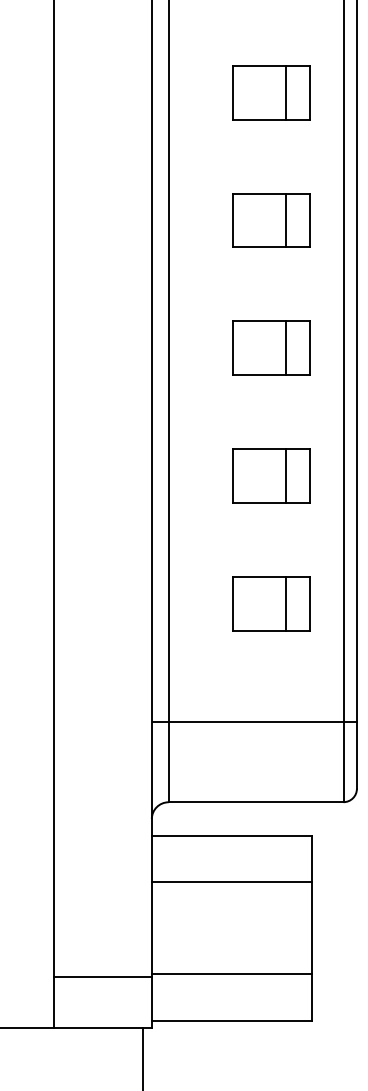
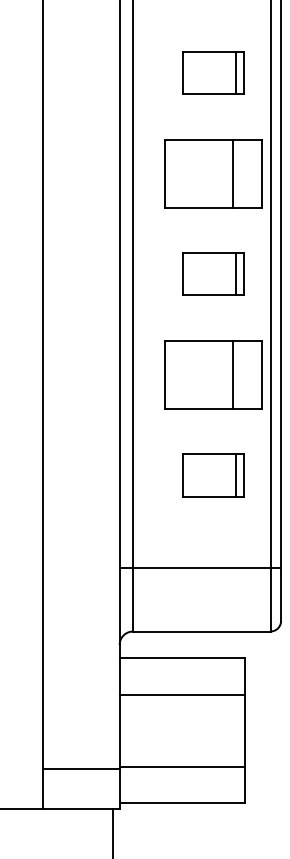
line: (286, 92) -> (235, 72), moved
part: (271, 220) -> (213, 173), size x1.6
line: (286, 348) -> (235, 274), moved
part: (271, 475) -> (213, 374), size x1.6
line: (286, 603) -> (235, 475), moved

